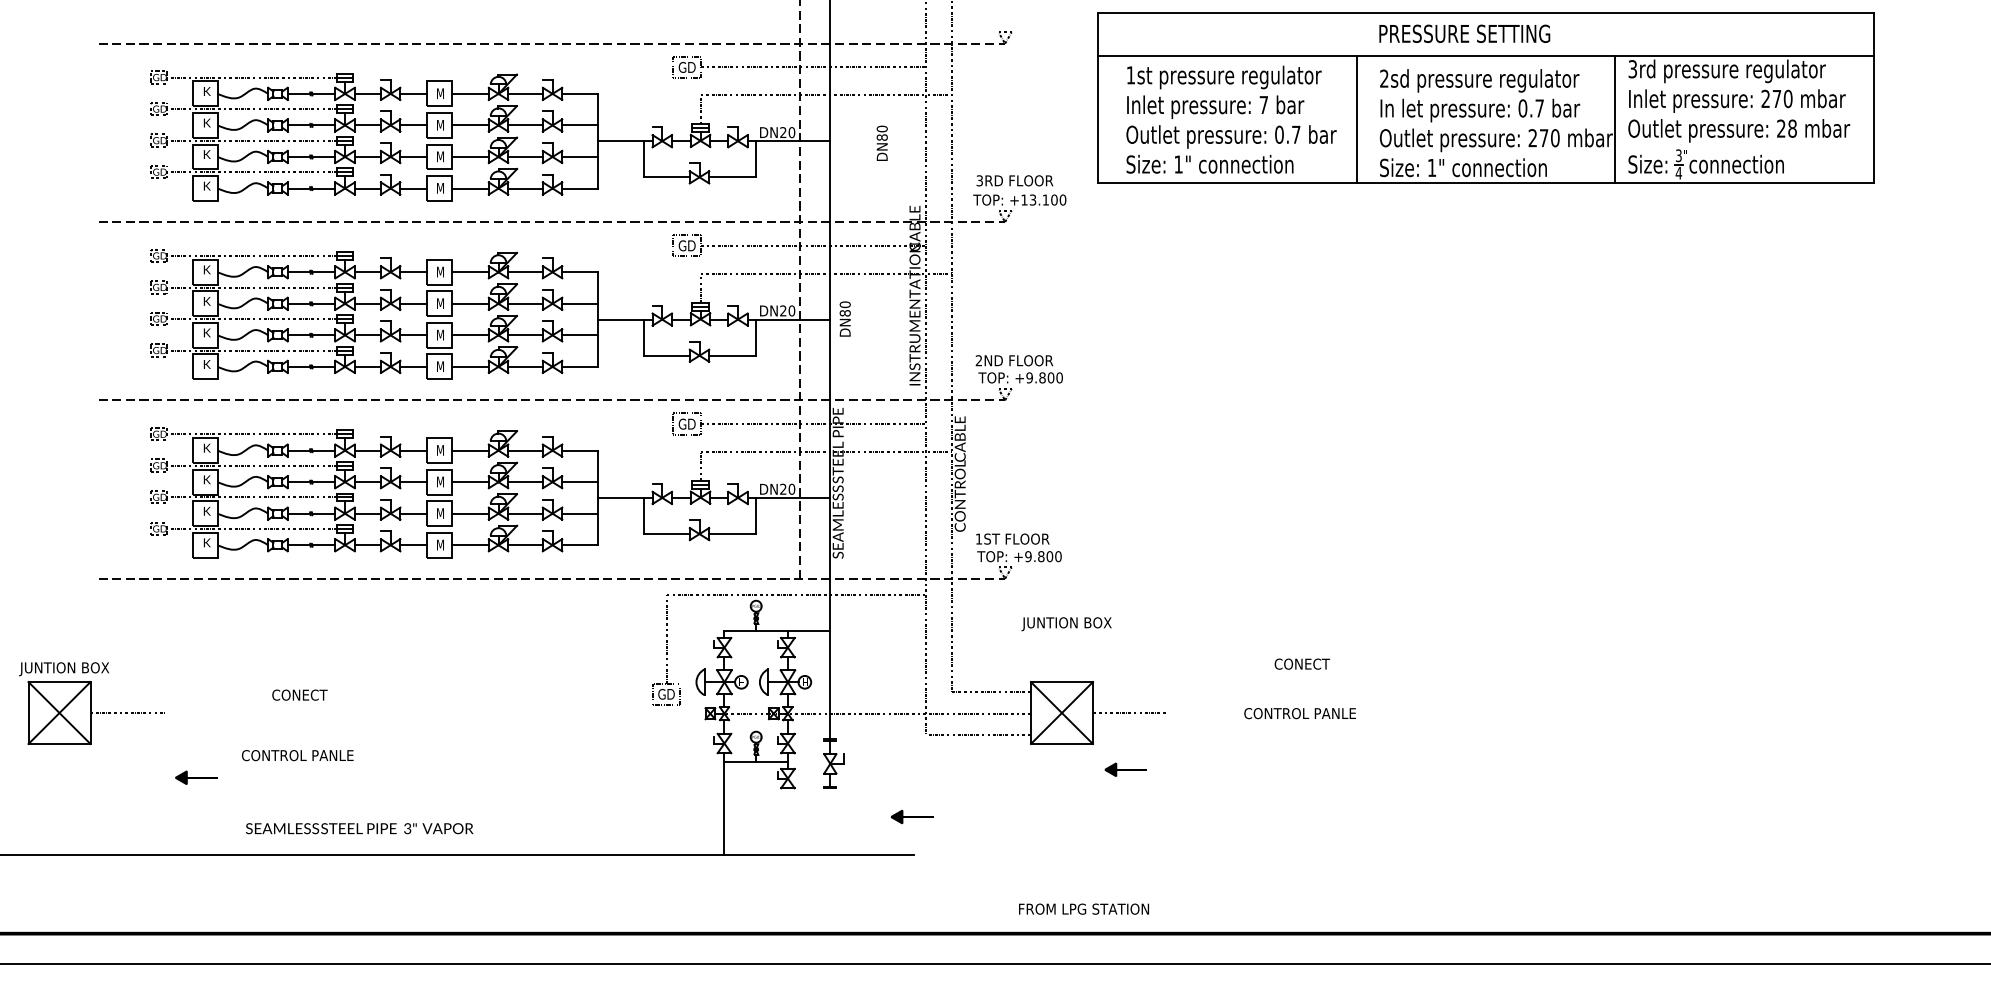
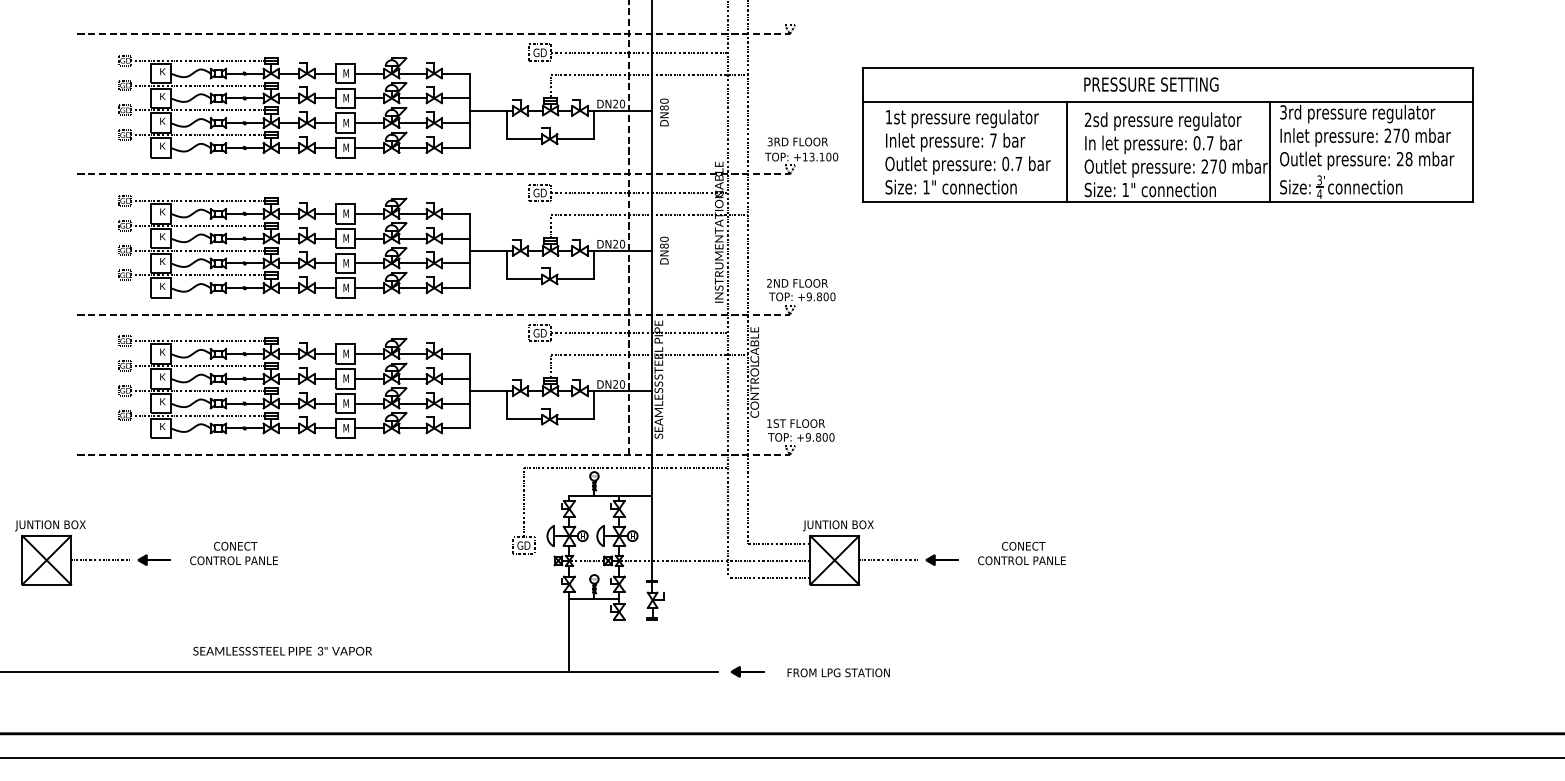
part: (1485, 97) -> (1167, 134), moved
text: (881, 142) -> (663, 111), moved
text: (1066, 624) -> (838, 526), moved
text: (1302, 663) -> (1023, 545), moved
text: (297, 755) -> (233, 560), moved
part: (1125, 769) -> (942, 559), moved
part: (196, 777) -> (154, 559), moved
part: (912, 816) -> (747, 671), moved
text: (1083, 908) -> (838, 672), moved

